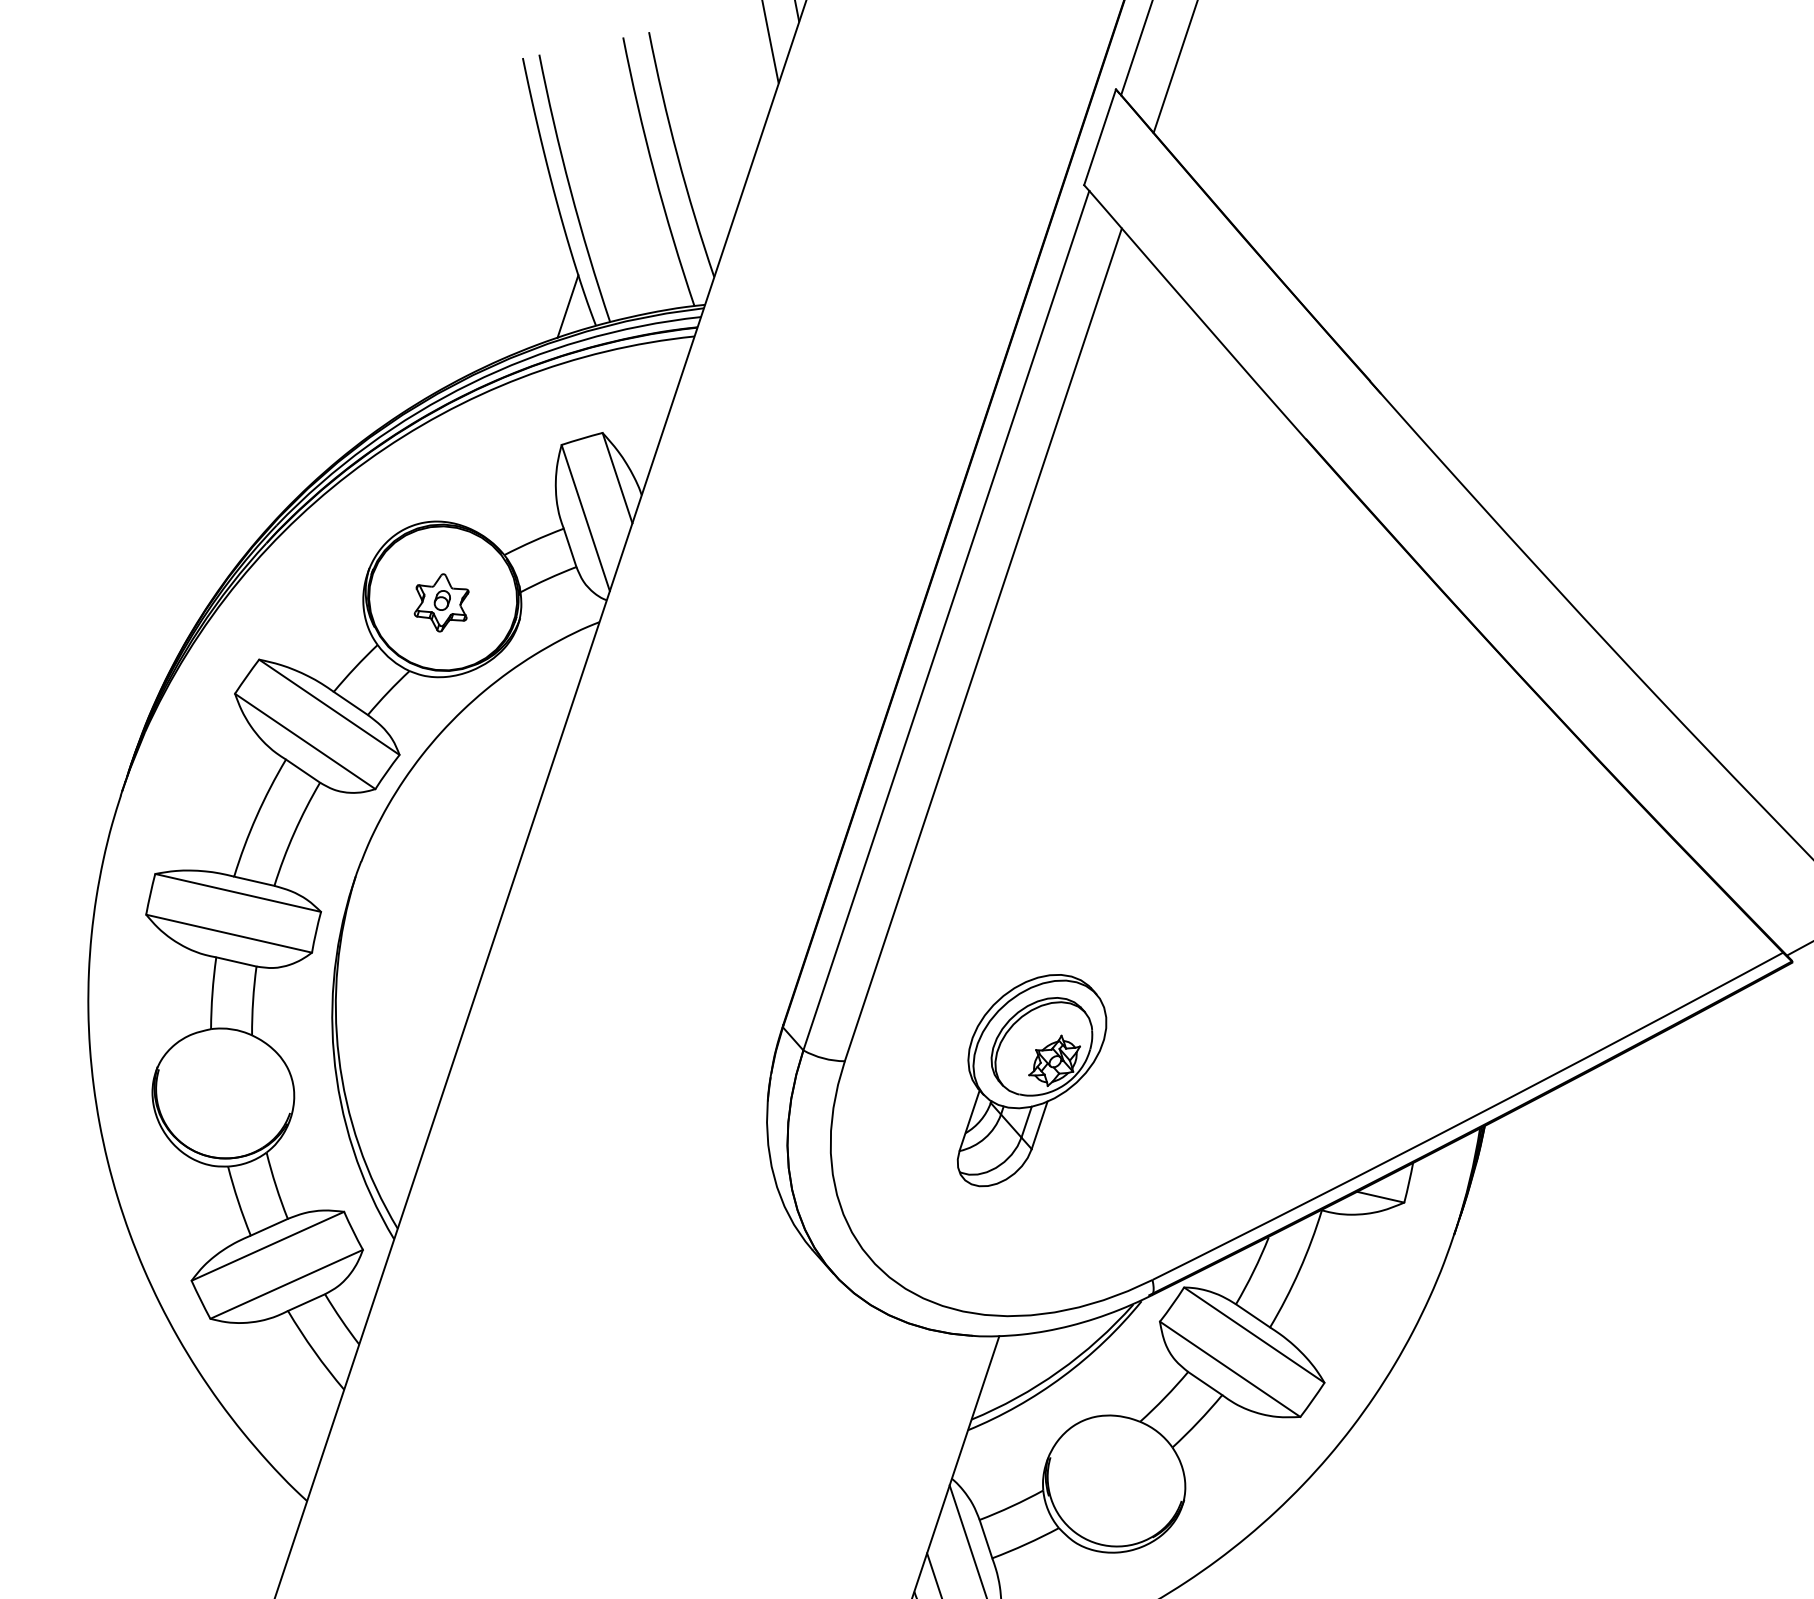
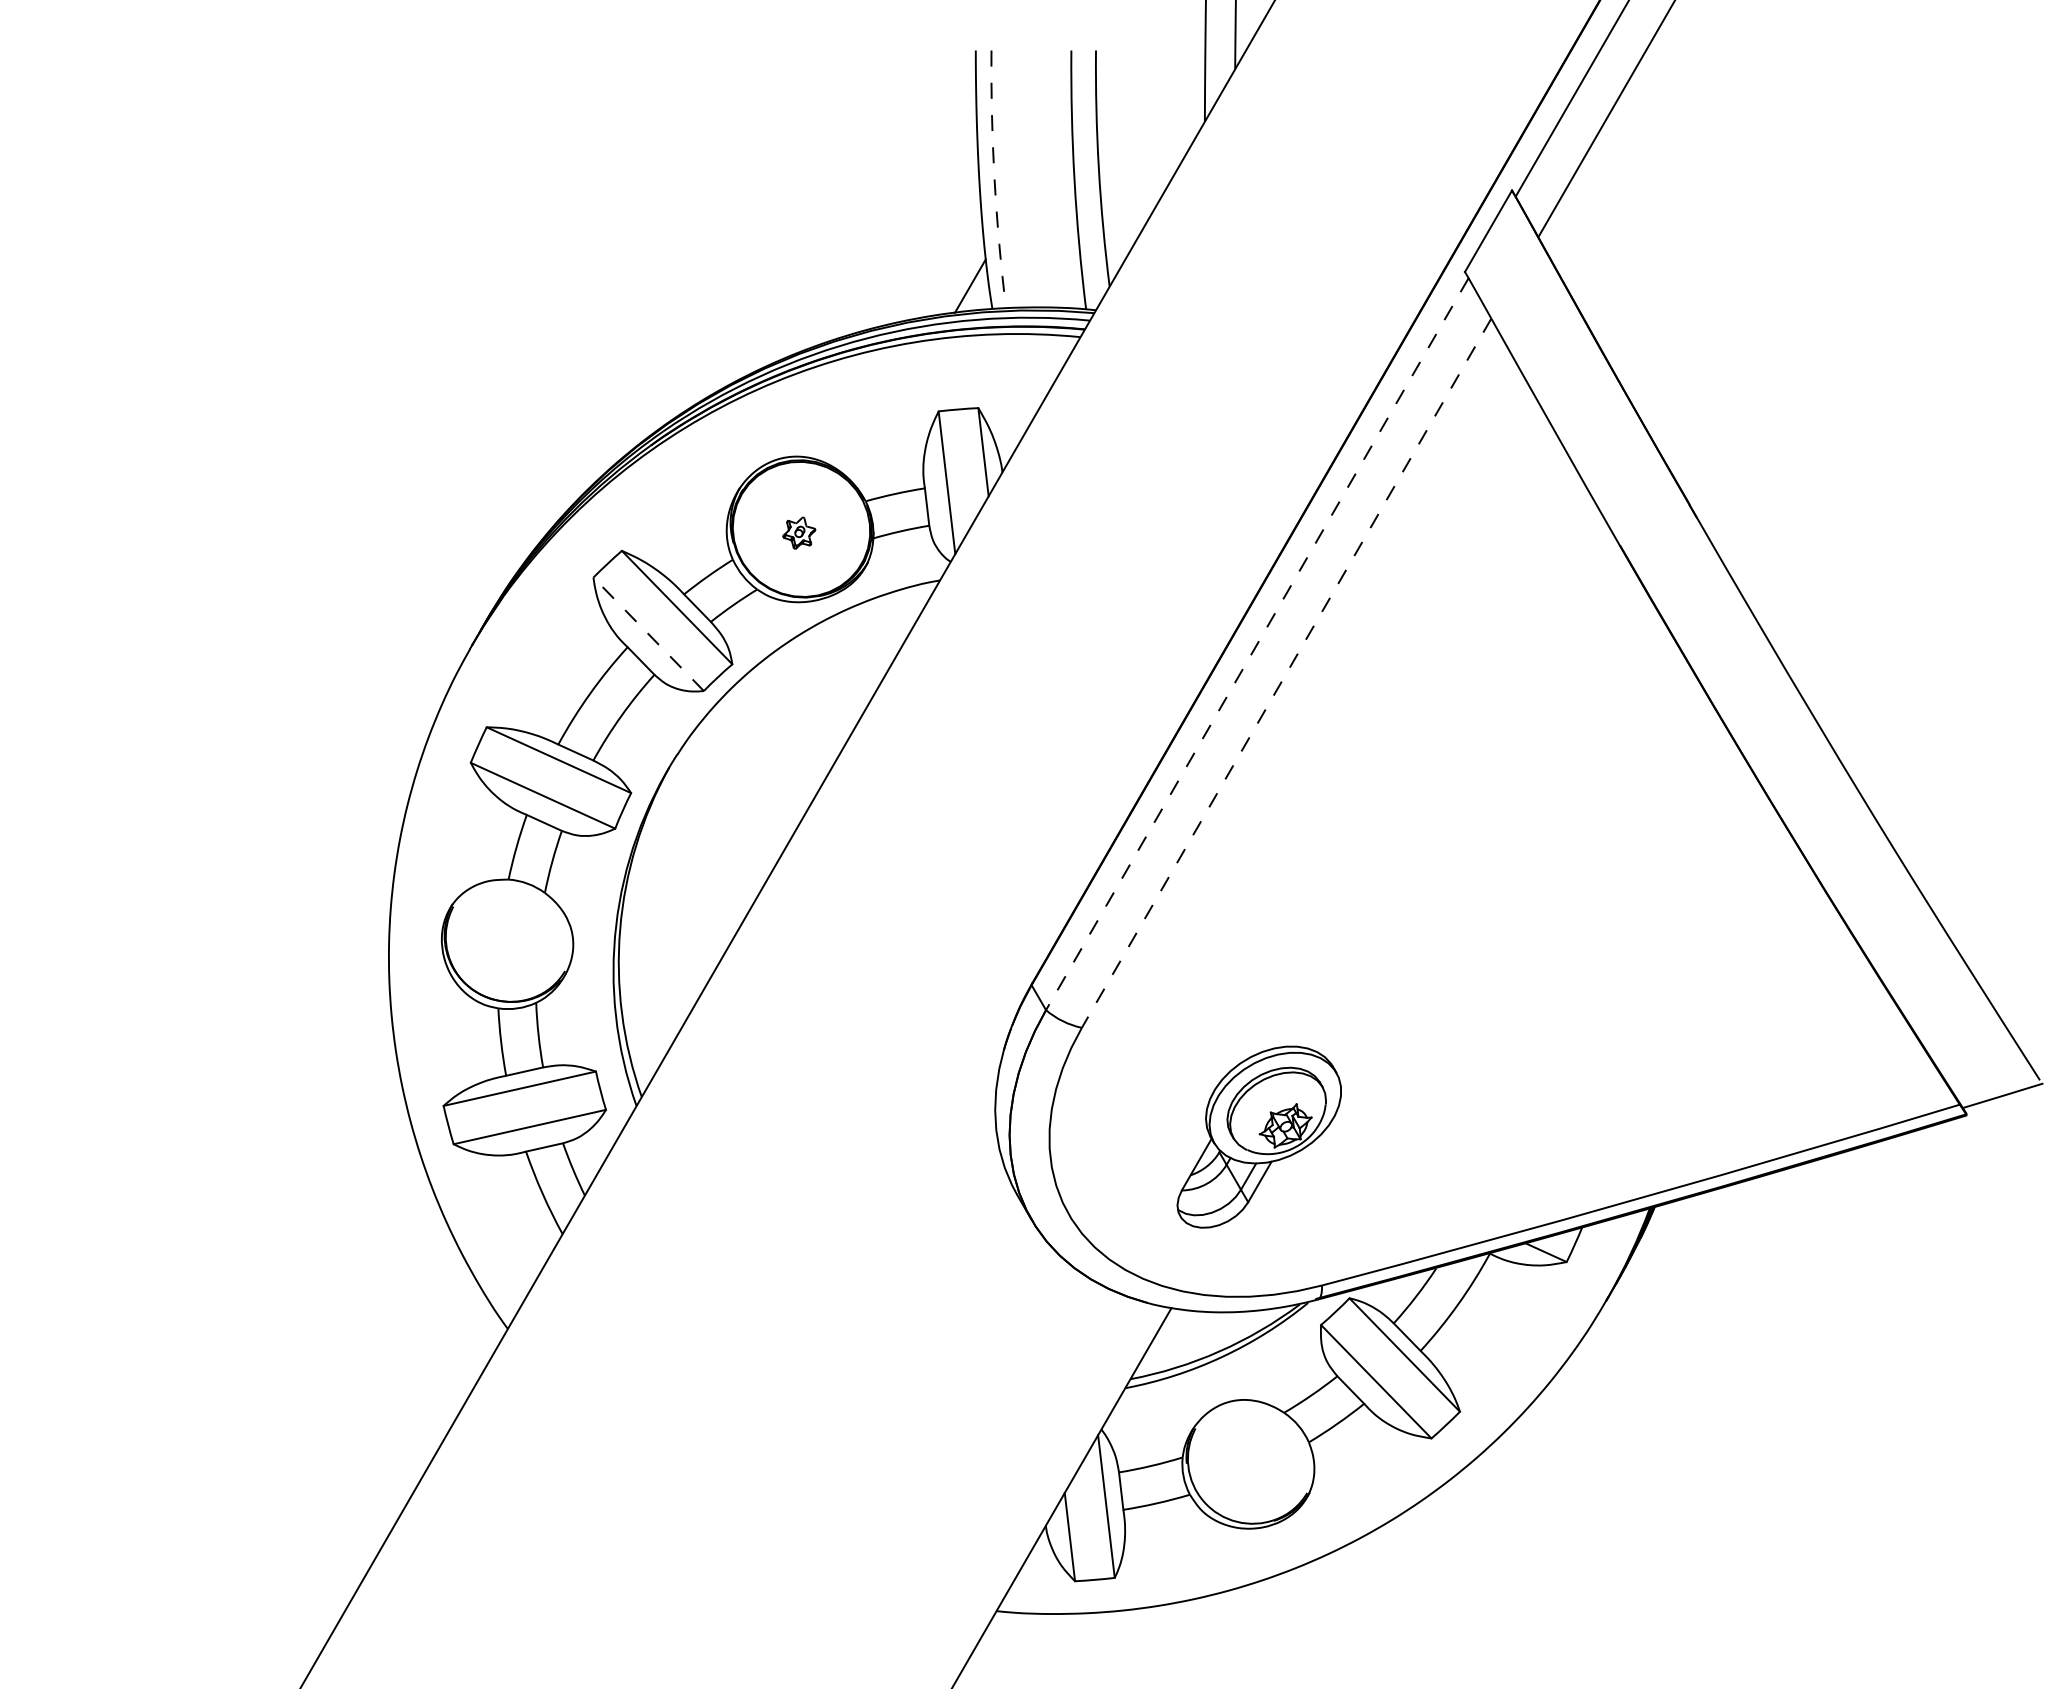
arc: (570, 189) -> (994, 179), solid -> dashed
part: (440, 602) -> (798, 532), size x0.6
line: (946, 620) -> (1257, 644), solid -> dashed
line: (983, 645) -> (1286, 673), solid -> dashed
line: (304, 740) -> (648, 633), solid -> dashed
part: (1028, 1077) -> (1258, 1136), moved

